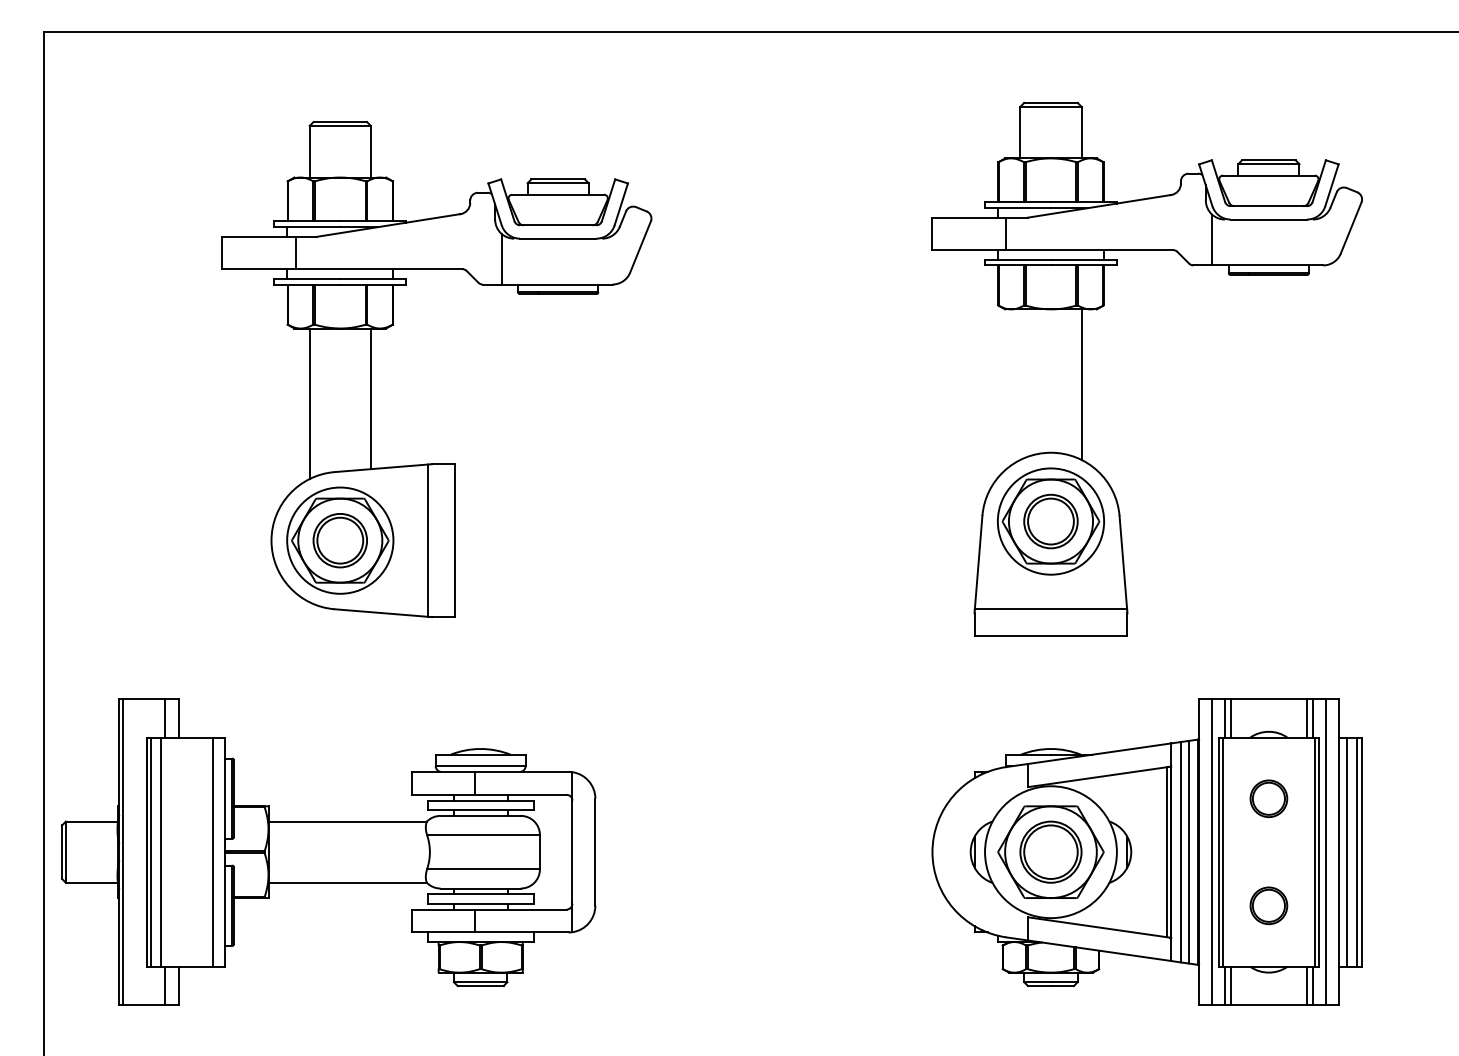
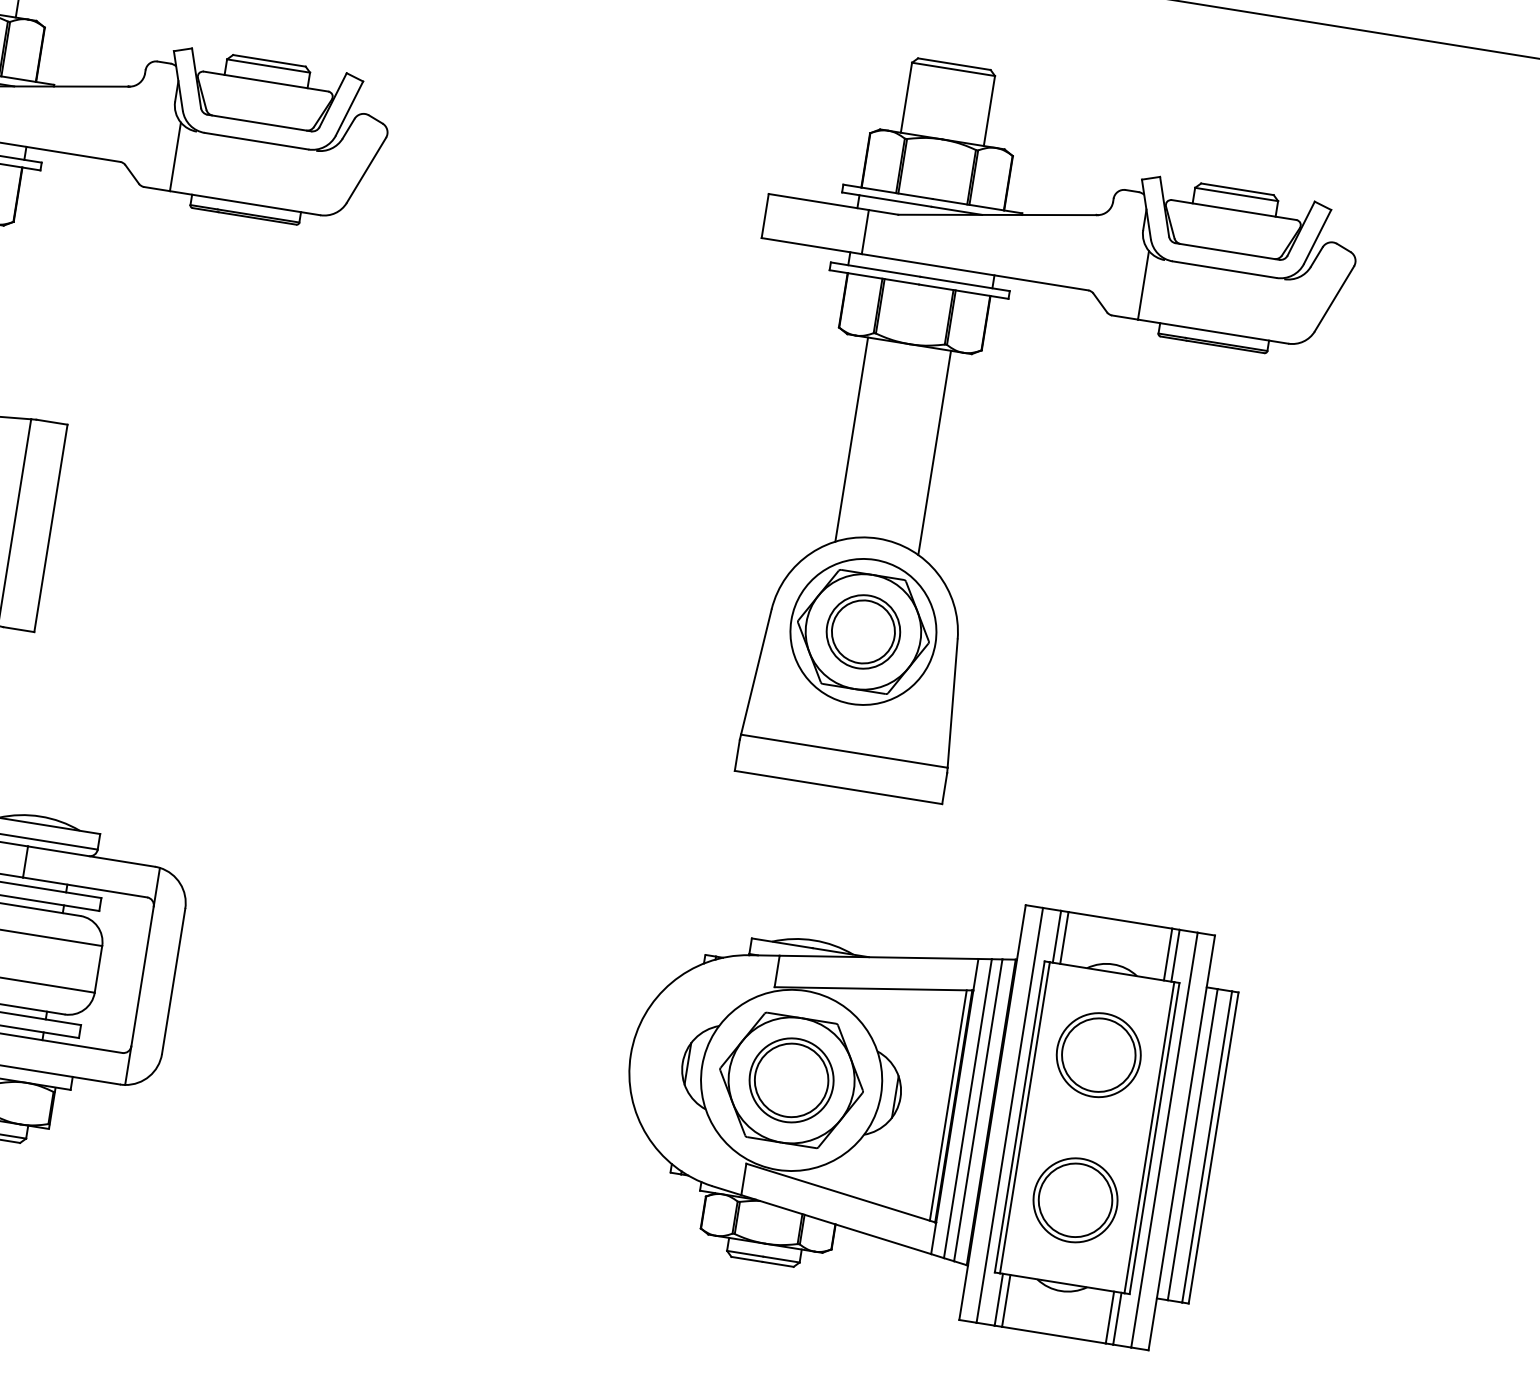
line: (1020, 384) -> (851, 439), added
part: (1268, 798) -> (1098, 1054), size x1.67
part: (1268, 905) -> (1075, 1199), size x1.67

